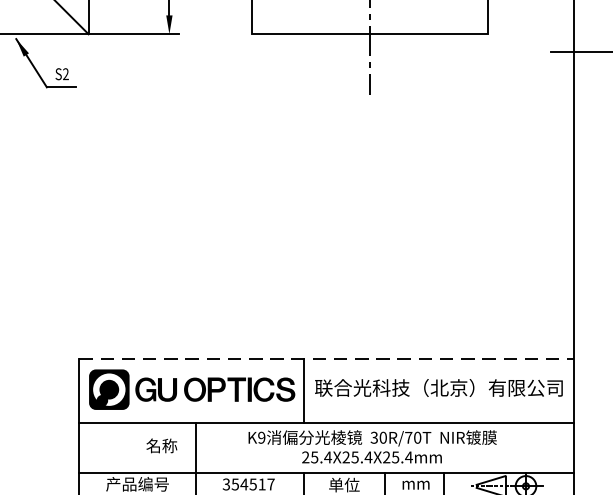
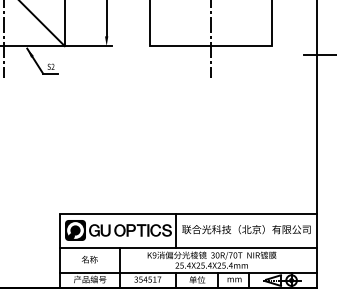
line: (327, 358) -> (188, 214), dashed -> solid
text: (161, 445) -> (89, 259), moved

